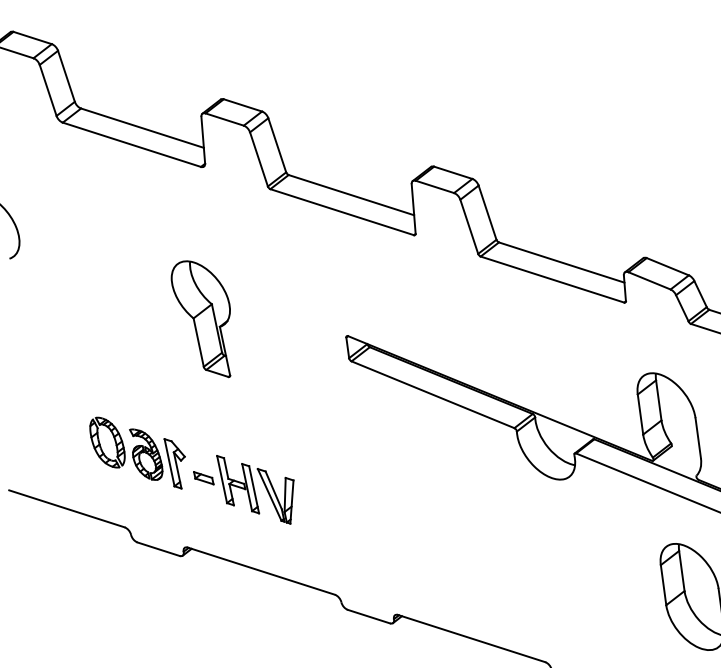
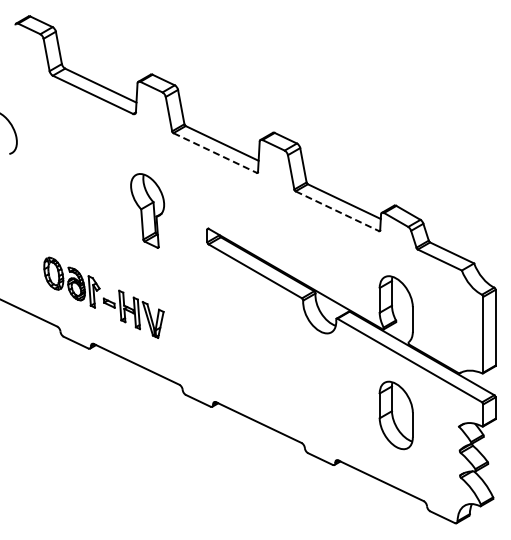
line: (342, 212) -> (215, 153), solid -> dashed
line: (552, 279) -> (337, 211), solid -> dashed
part: (203, 318) -> (147, 210), moved

